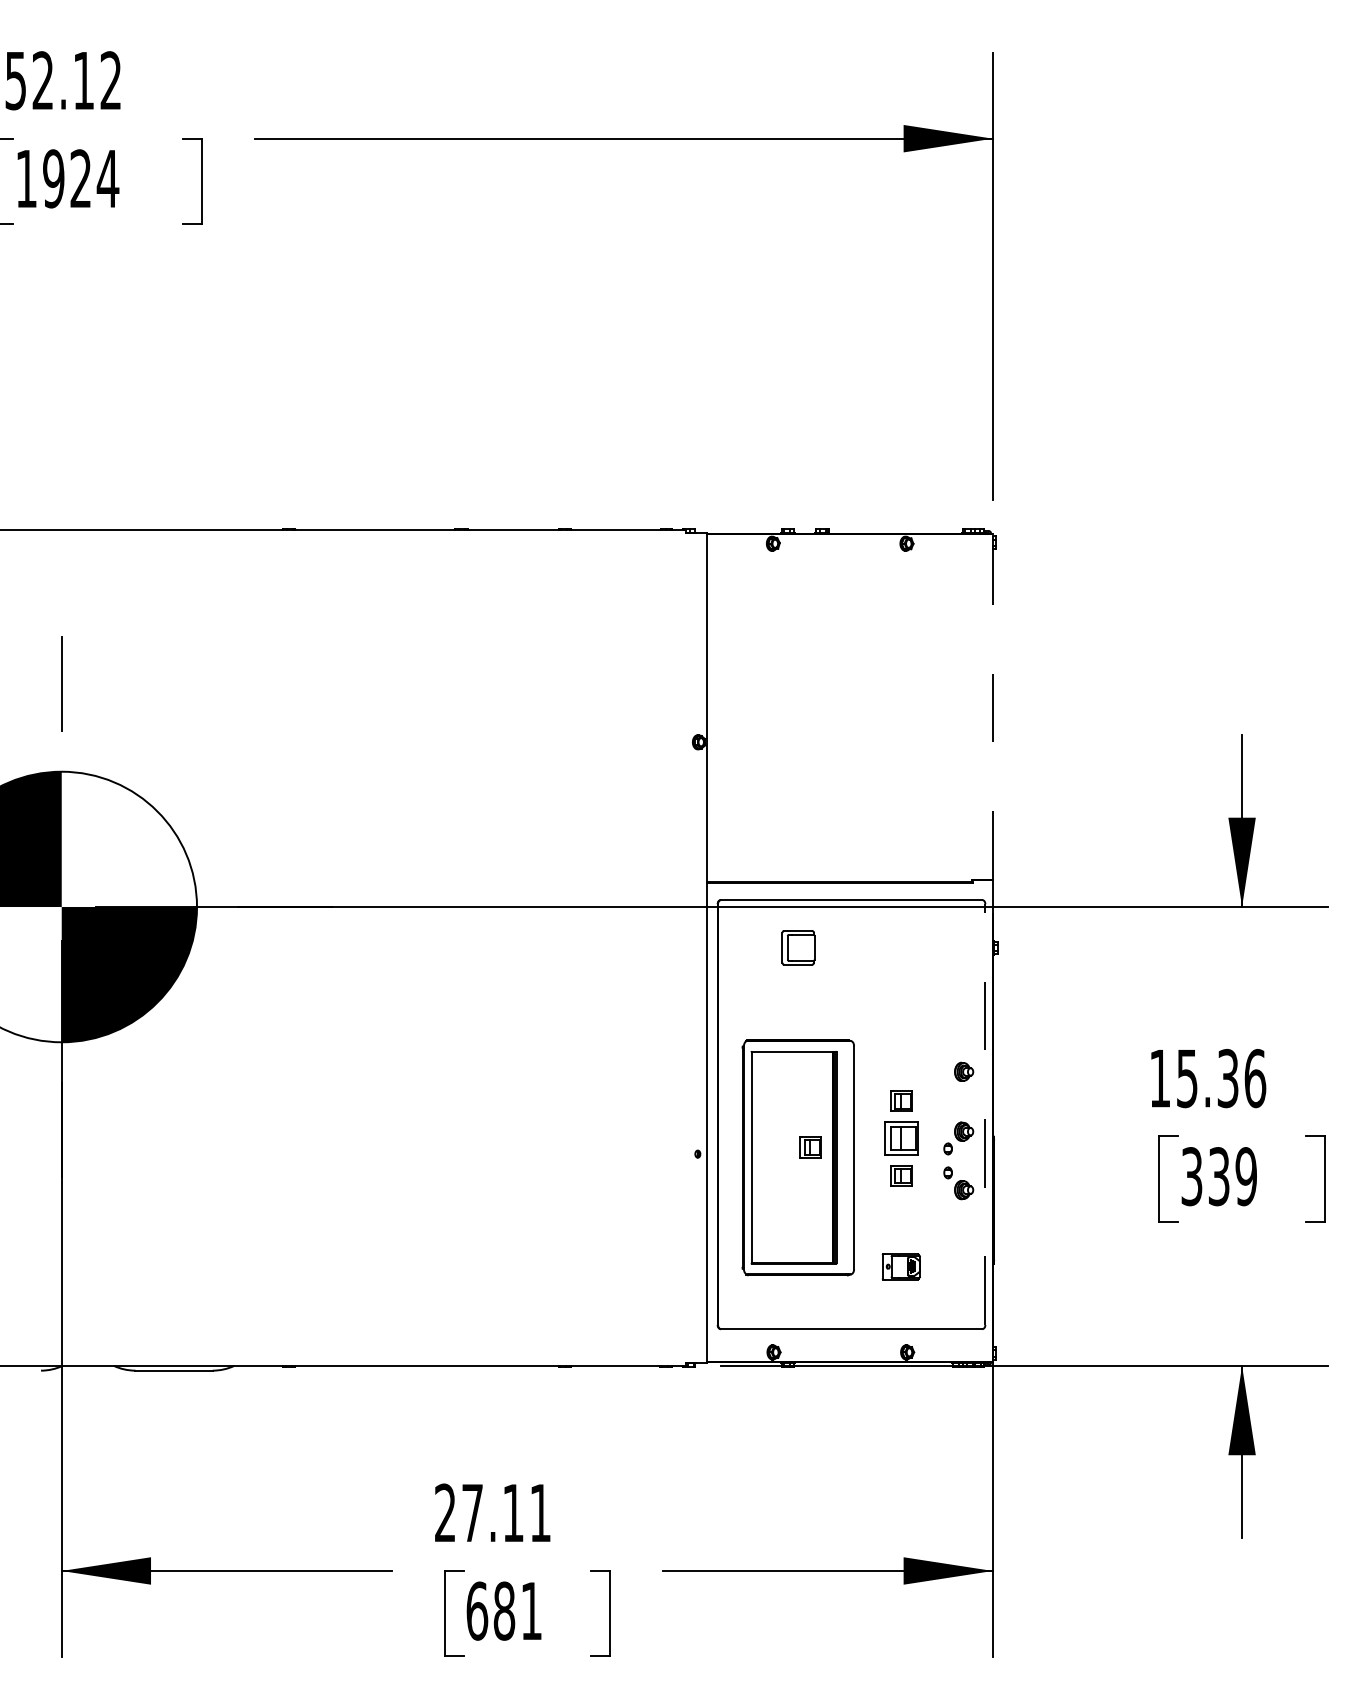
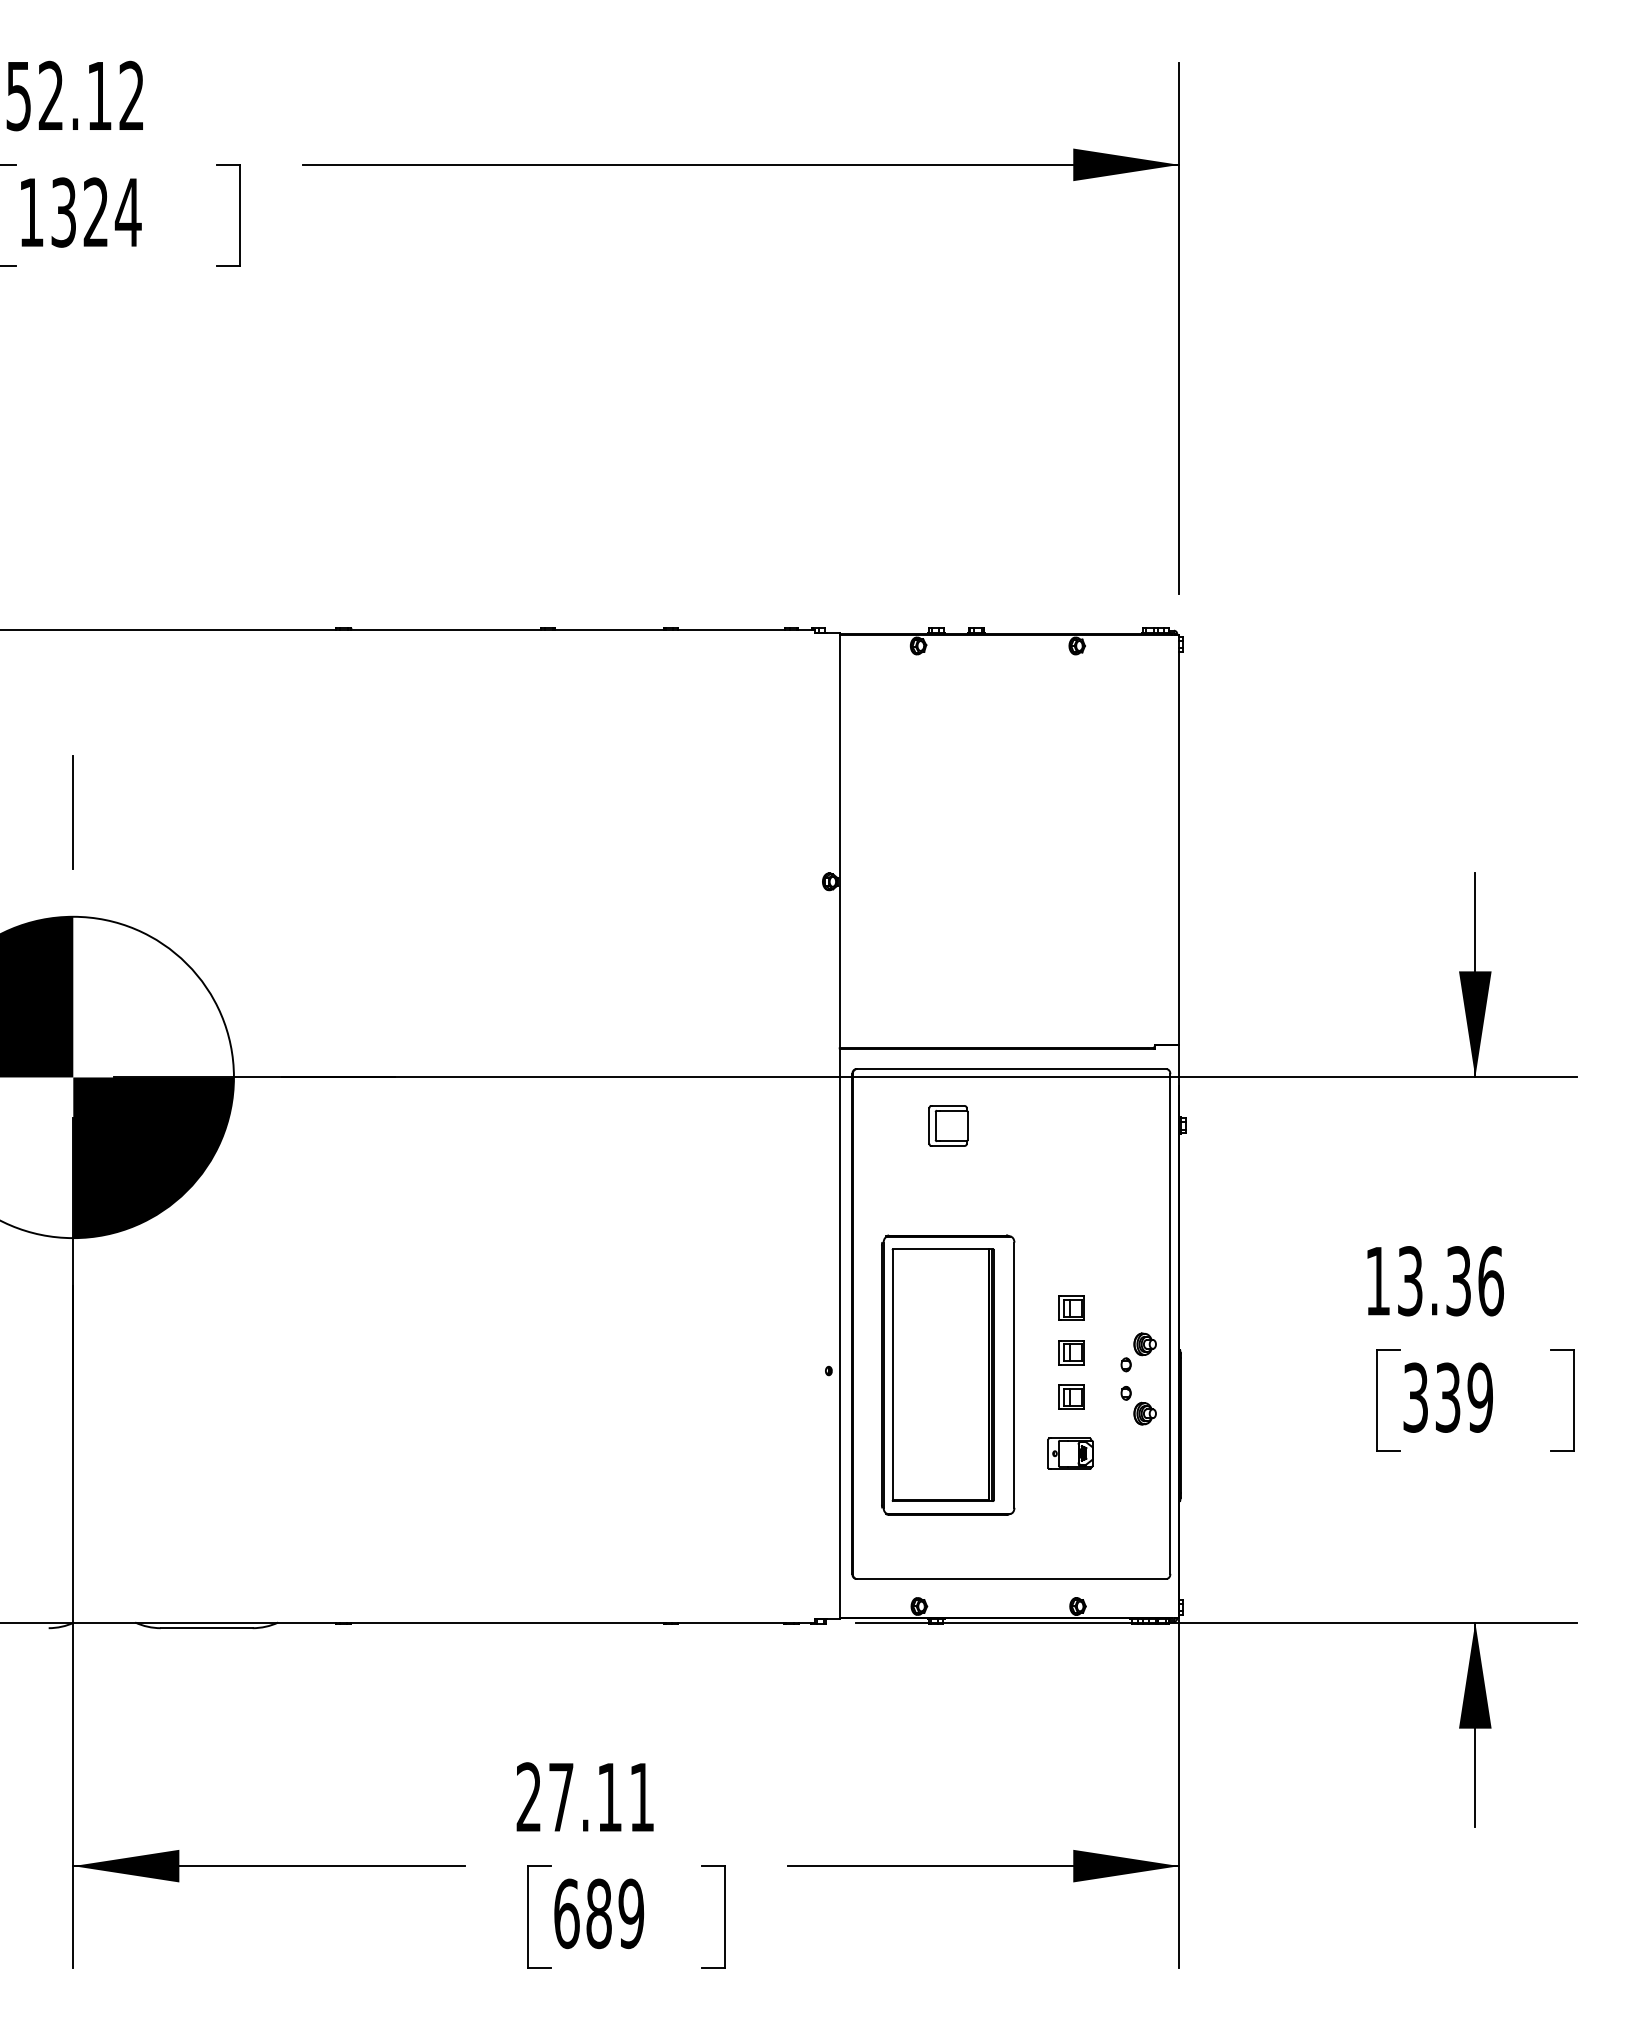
text: (53, 178) -> (63, 212), 1924 -> 1324
line: (993, 706) -> (1179, 839), dashed -> solid
part: (963, 1072) -> (1144, 1273), removed
text: (1187, 1077) -> (1410, 1280), 15.36 -> 13.36
line: (985, 1114) -> (1170, 1324), dashed -> solid
part: (902, 1138) -> (1071, 1352), size x0.62
part: (811, 1146) -> (963, 1362), removed
part: (901, 1266) -> (1070, 1453), moved
text: (531, 1610) -> (631, 1913), 681 -> 689

